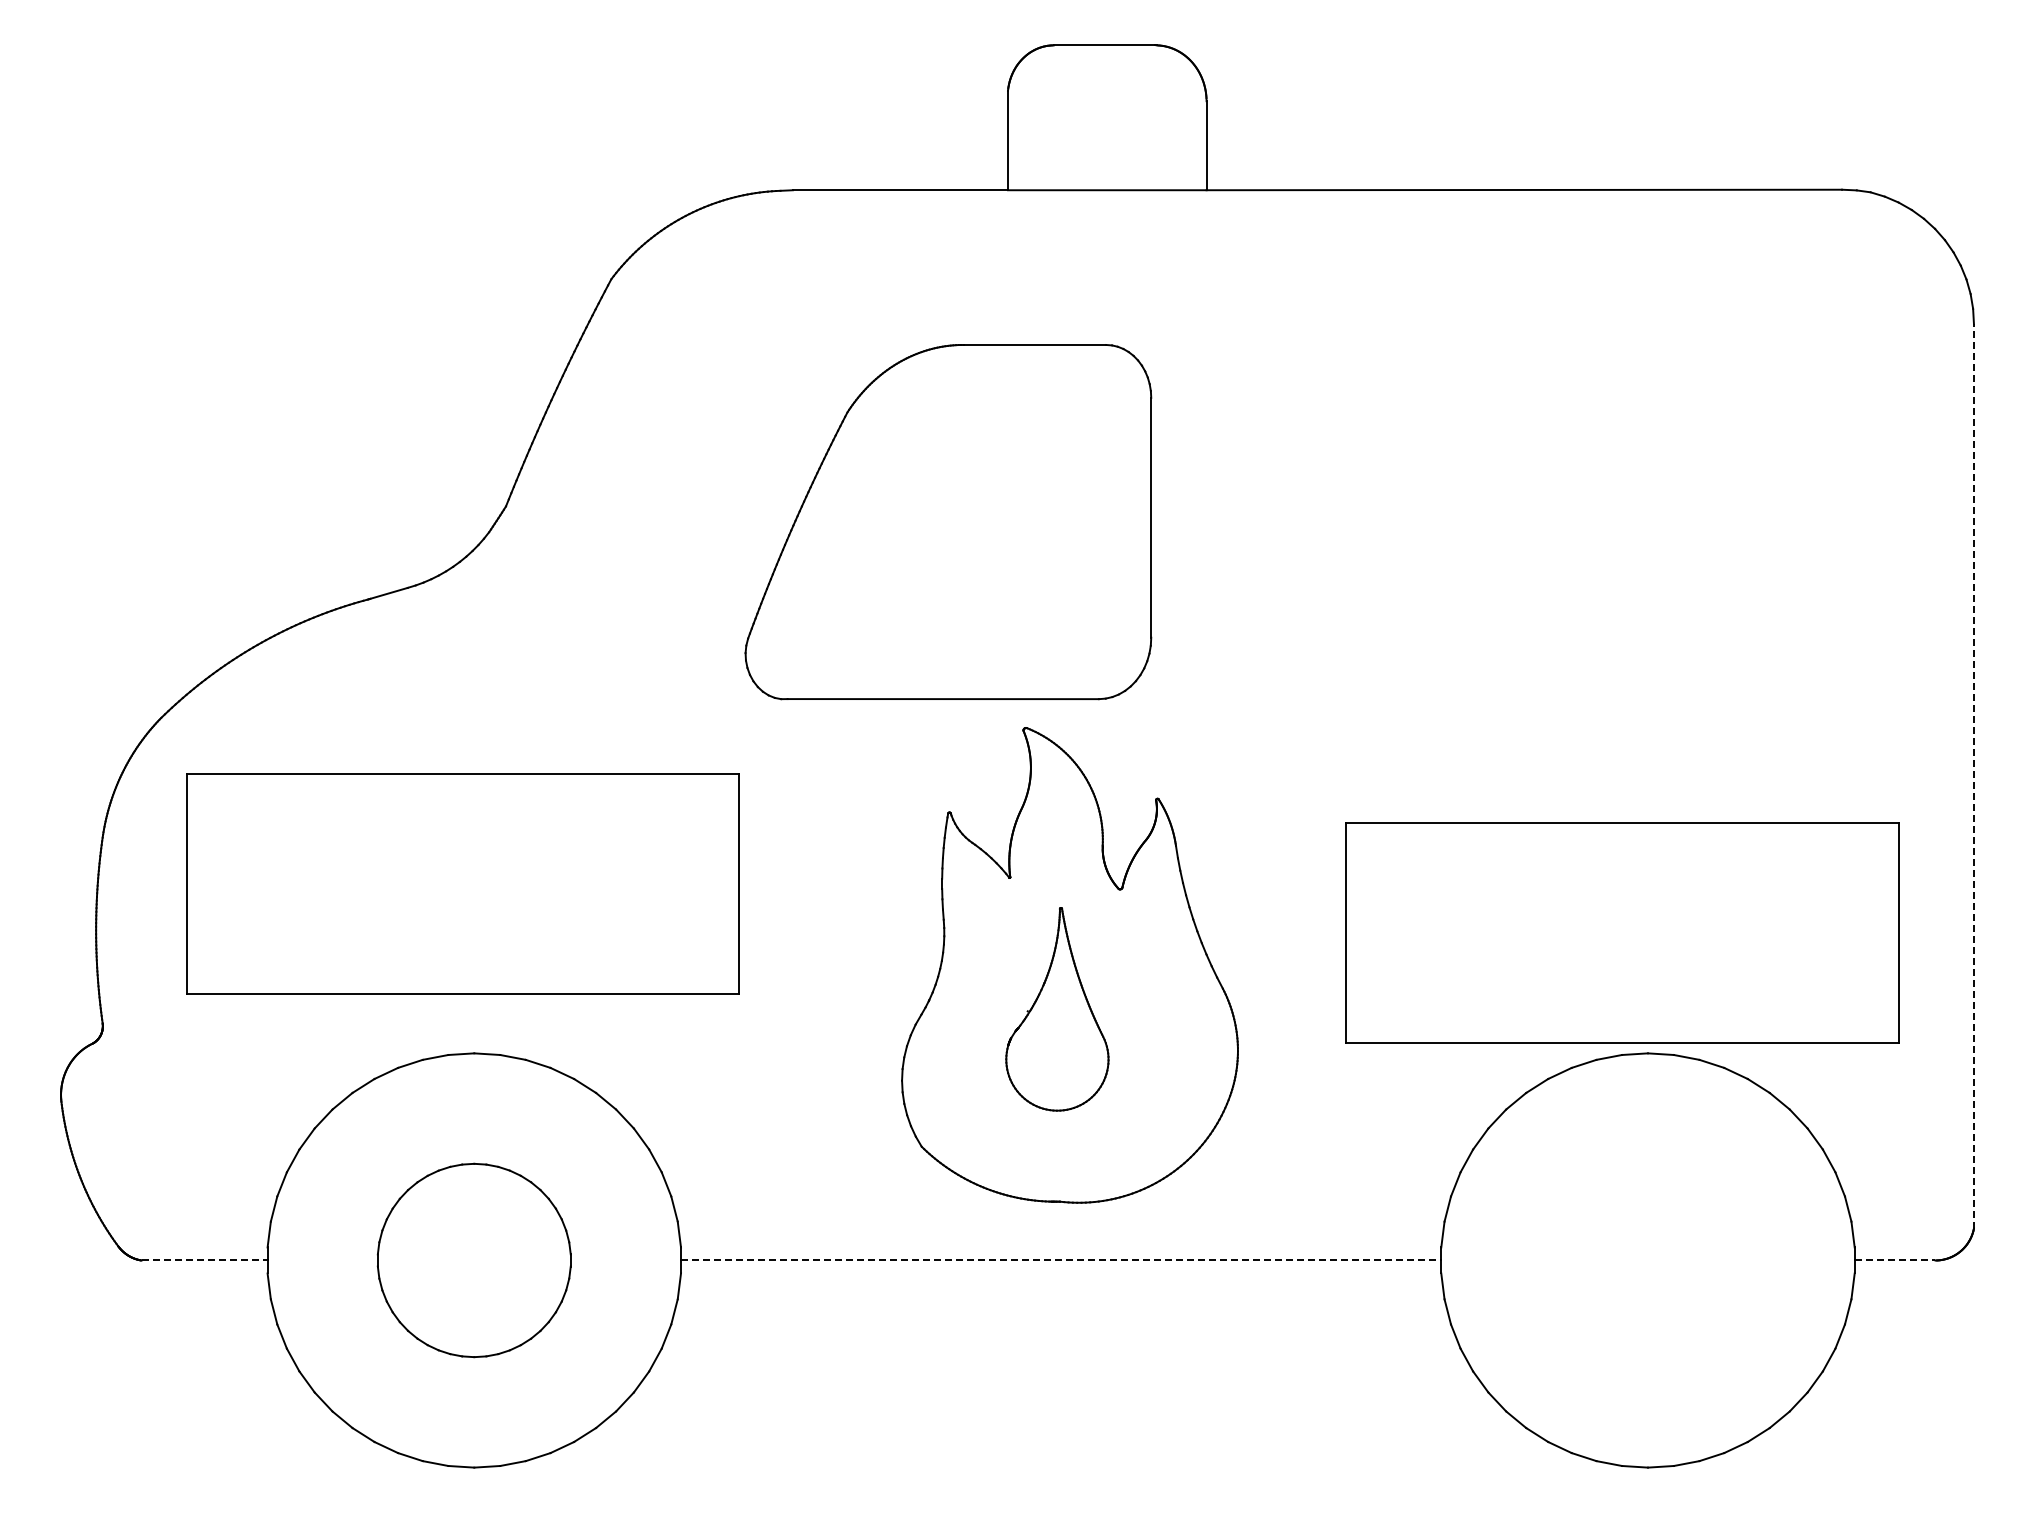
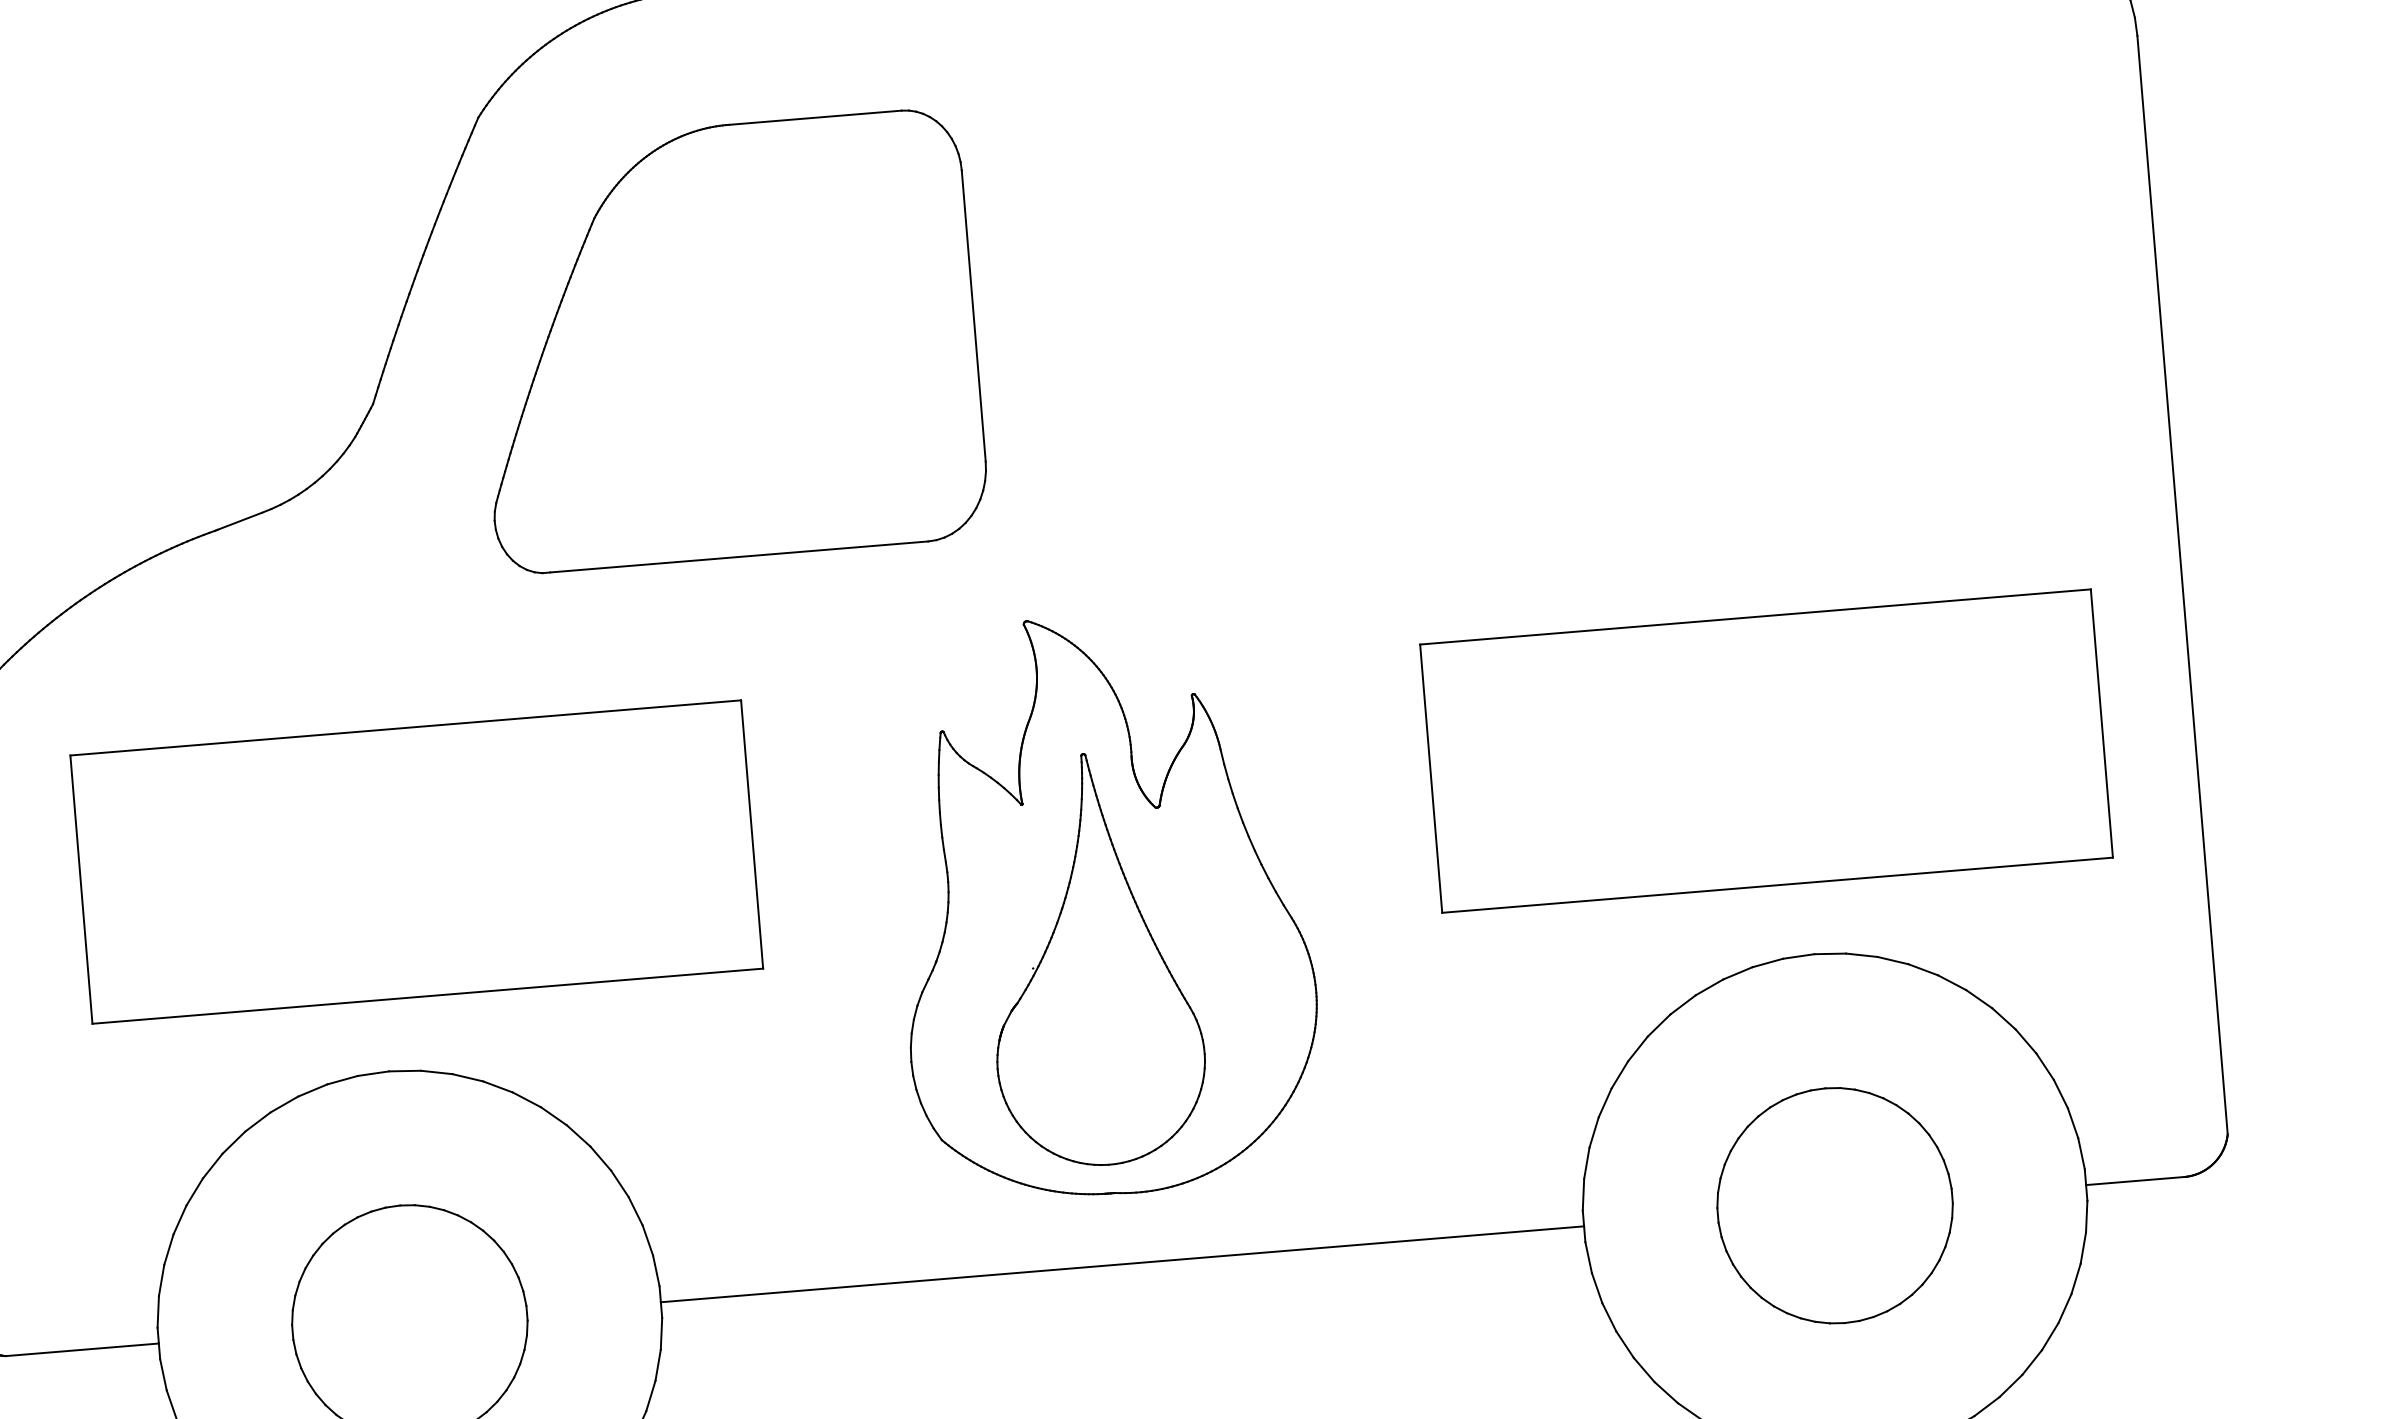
part: (948, 522) -> (728, 341), moved
line: (1973, 775) -> (2181, 584), dashed -> solid
part: (462, 883) -> (416, 861), moved
part: (1622, 932) -> (1766, 750), moved
part: (1057, 1009) -> (1092, 959), size x1.67
line: (204, 1260) -> (82, 1349), dashed -> solid
line: (1061, 1260) -> (1122, 1264), dashed -> solid
part: (1647, 1260) -> (1834, 1205), added
line: (1895, 1260) -> (2135, 1181), dashed -> solid

